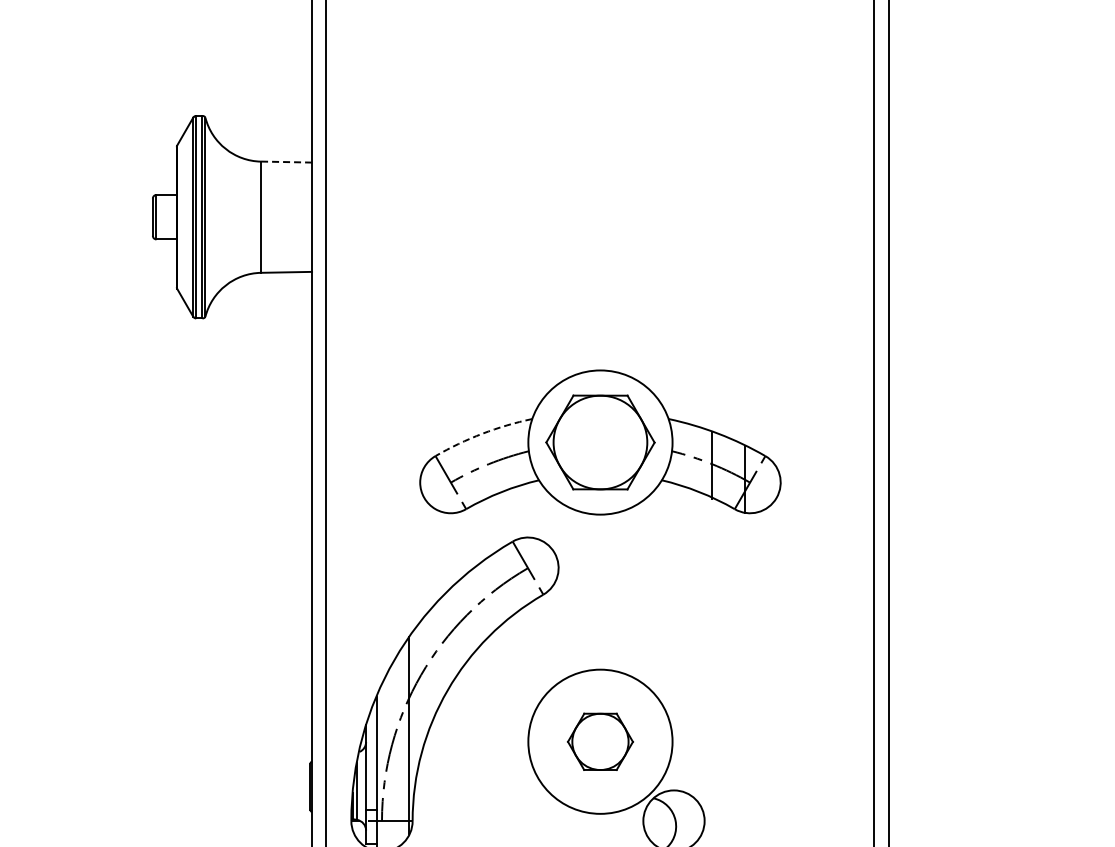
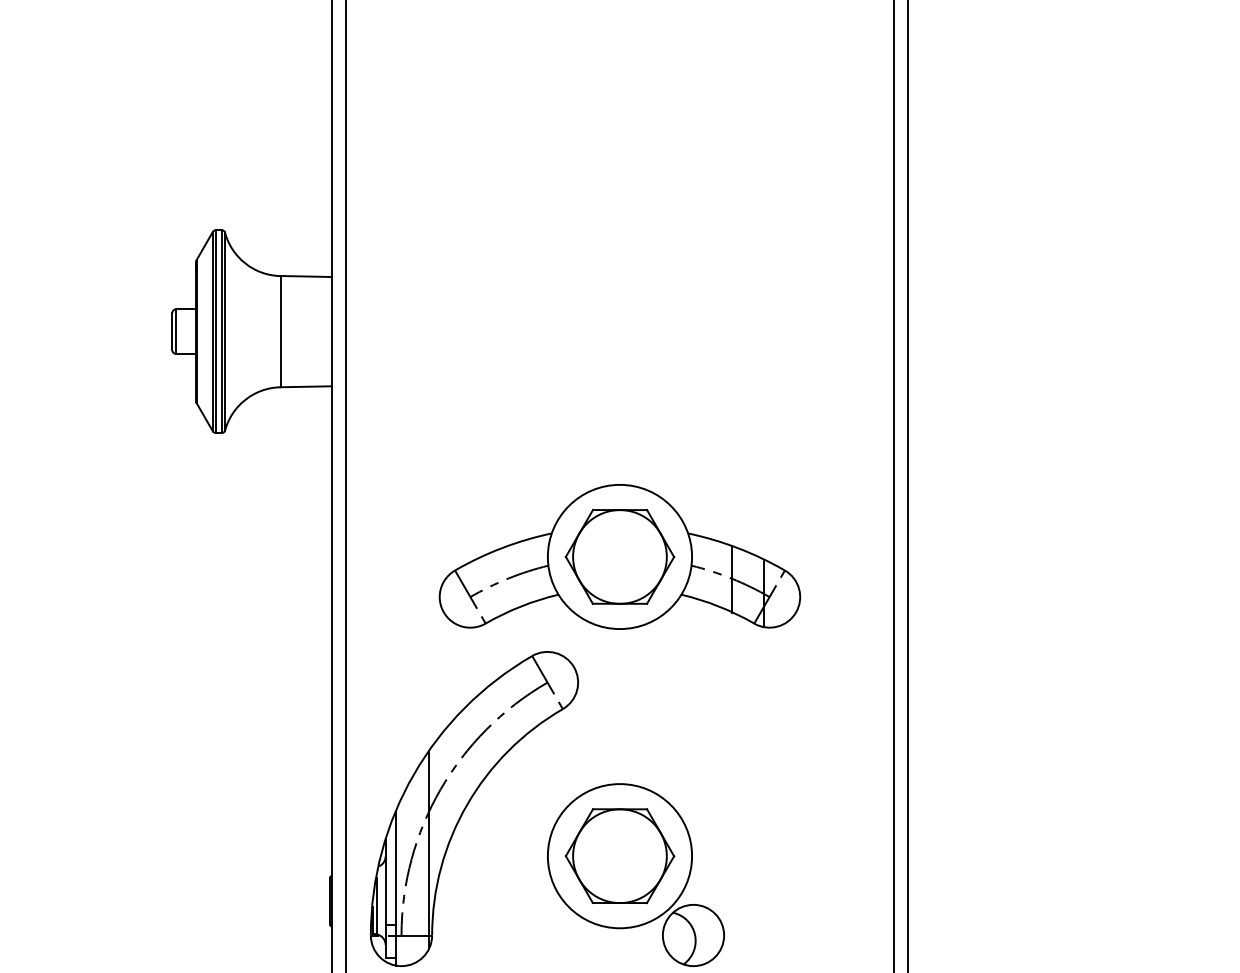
line: (285, 162) -> (305, 276), dashed -> solid
arc: (481, 434) -> (501, 548), dashed -> solid
part: (599, 742) -> (619, 856), size x1.67

